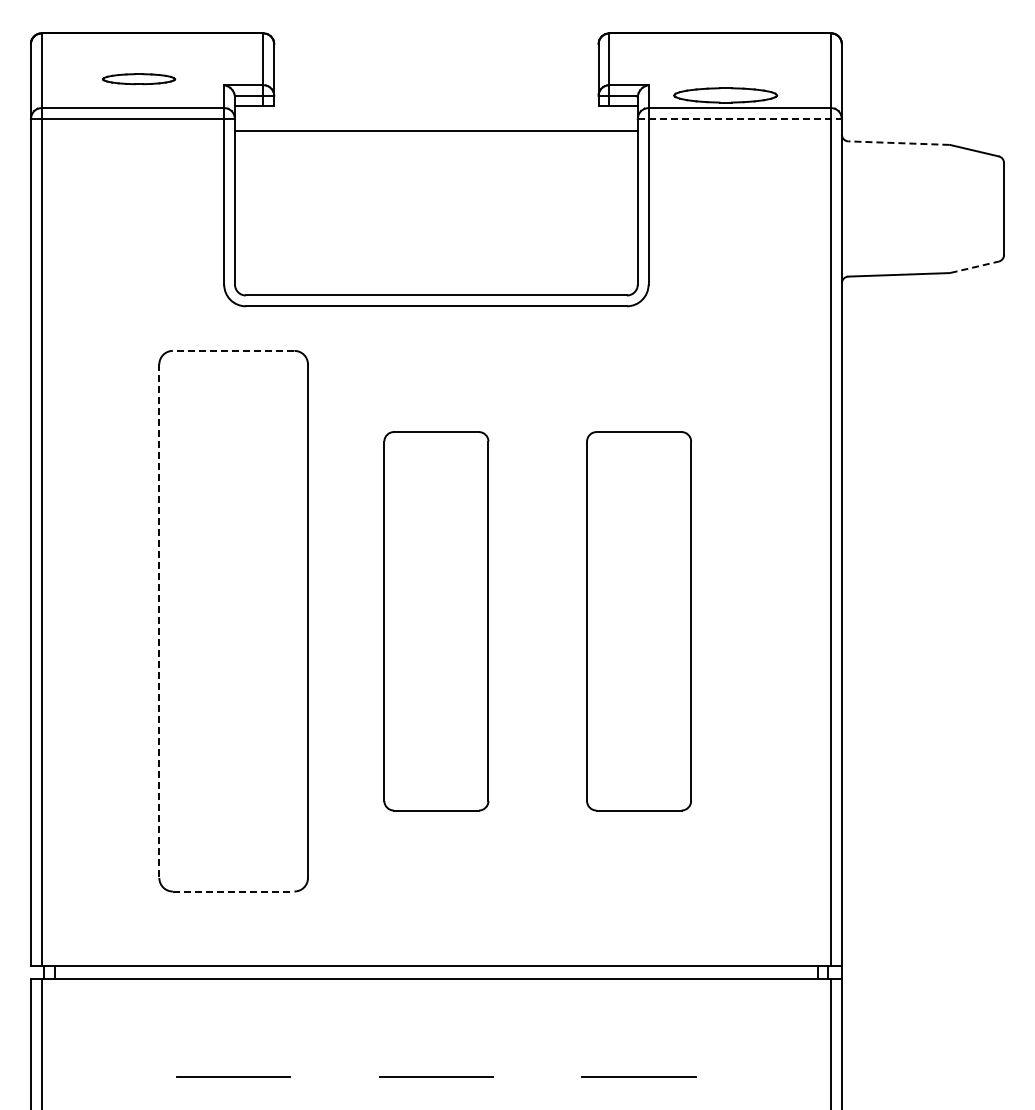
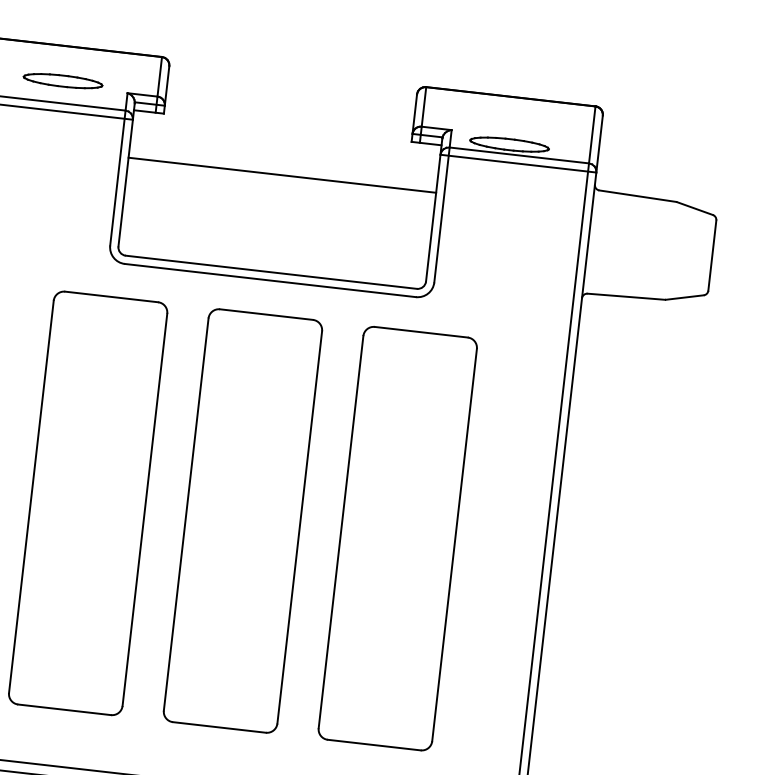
part: (138, 79) -> (62, 81), size x1.43
line: (740, 118) -> (518, 163), dashed -> solid
line: (436, 131) -> (282, 175), moved
line: (898, 143) -> (637, 196), dashed -> solid
line: (974, 267) -> (684, 297), dashed -> solid
line: (233, 350) -> (111, 296), dashed -> solid
line: (159, 621) -> (31, 497), dashed -> solid
part: (436, 621) -> (243, 521), size x1.43
part: (638, 621) -> (397, 538), size x1.43
line: (233, 891) -> (64, 709), dashed -> solid

